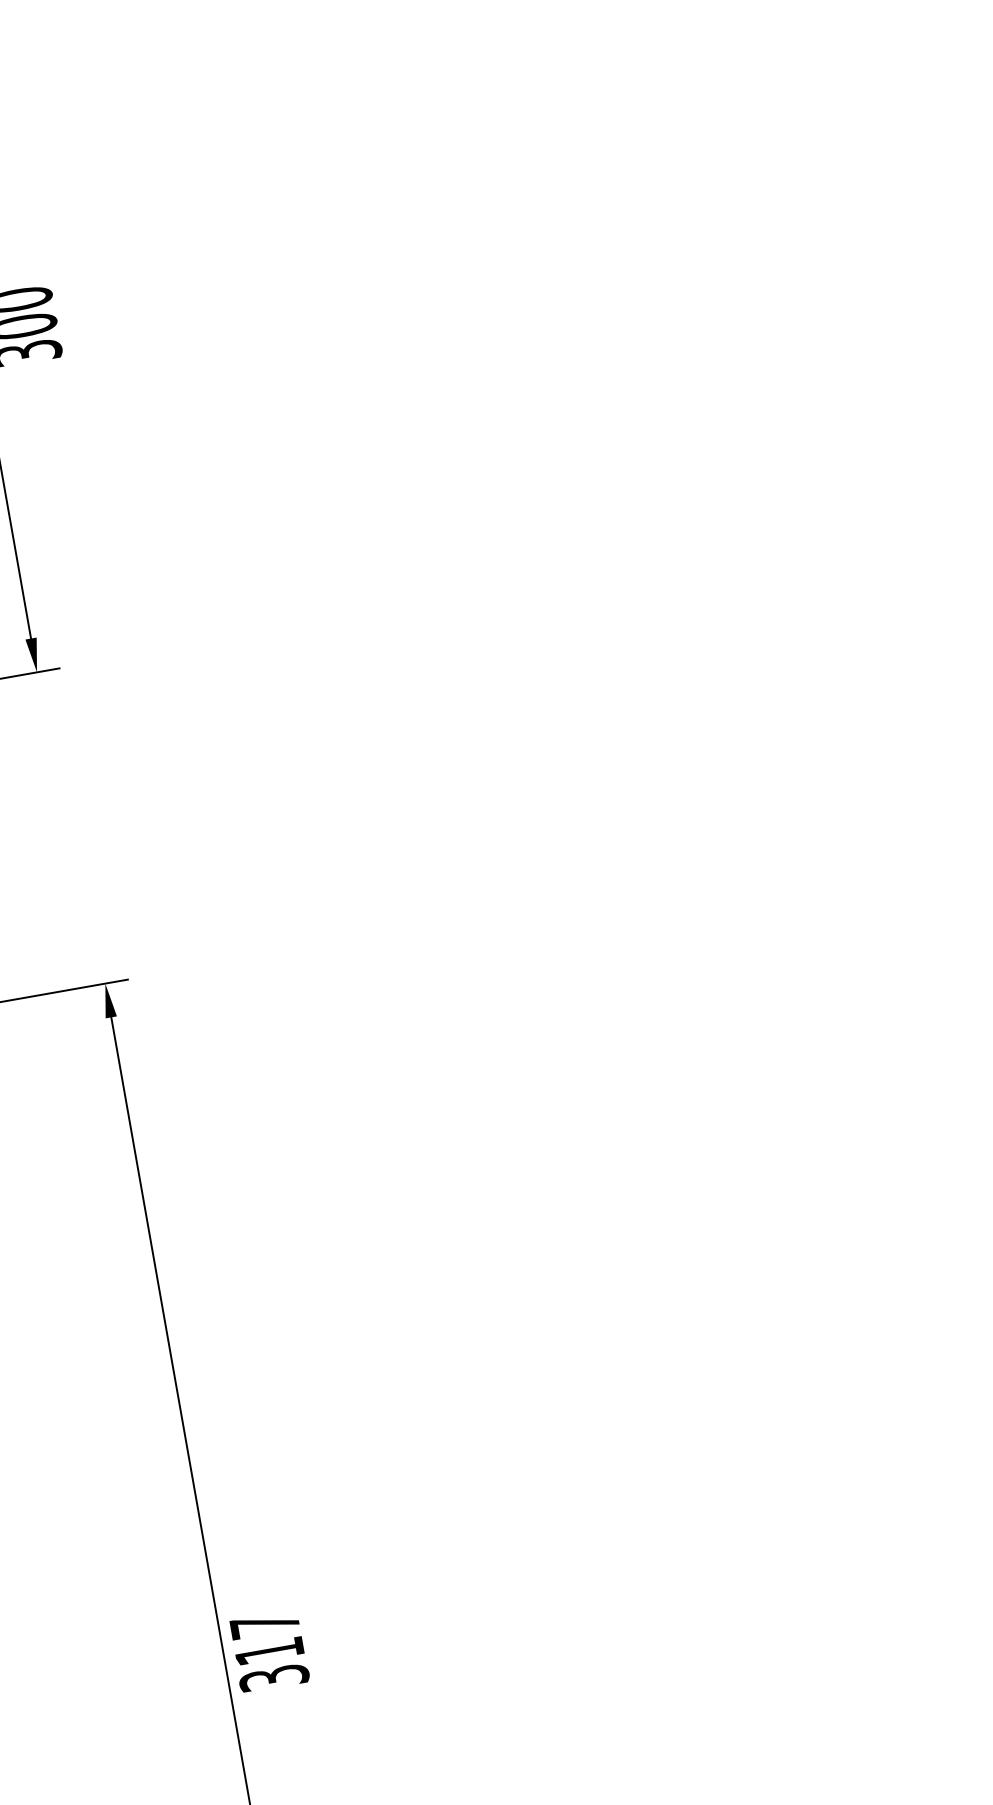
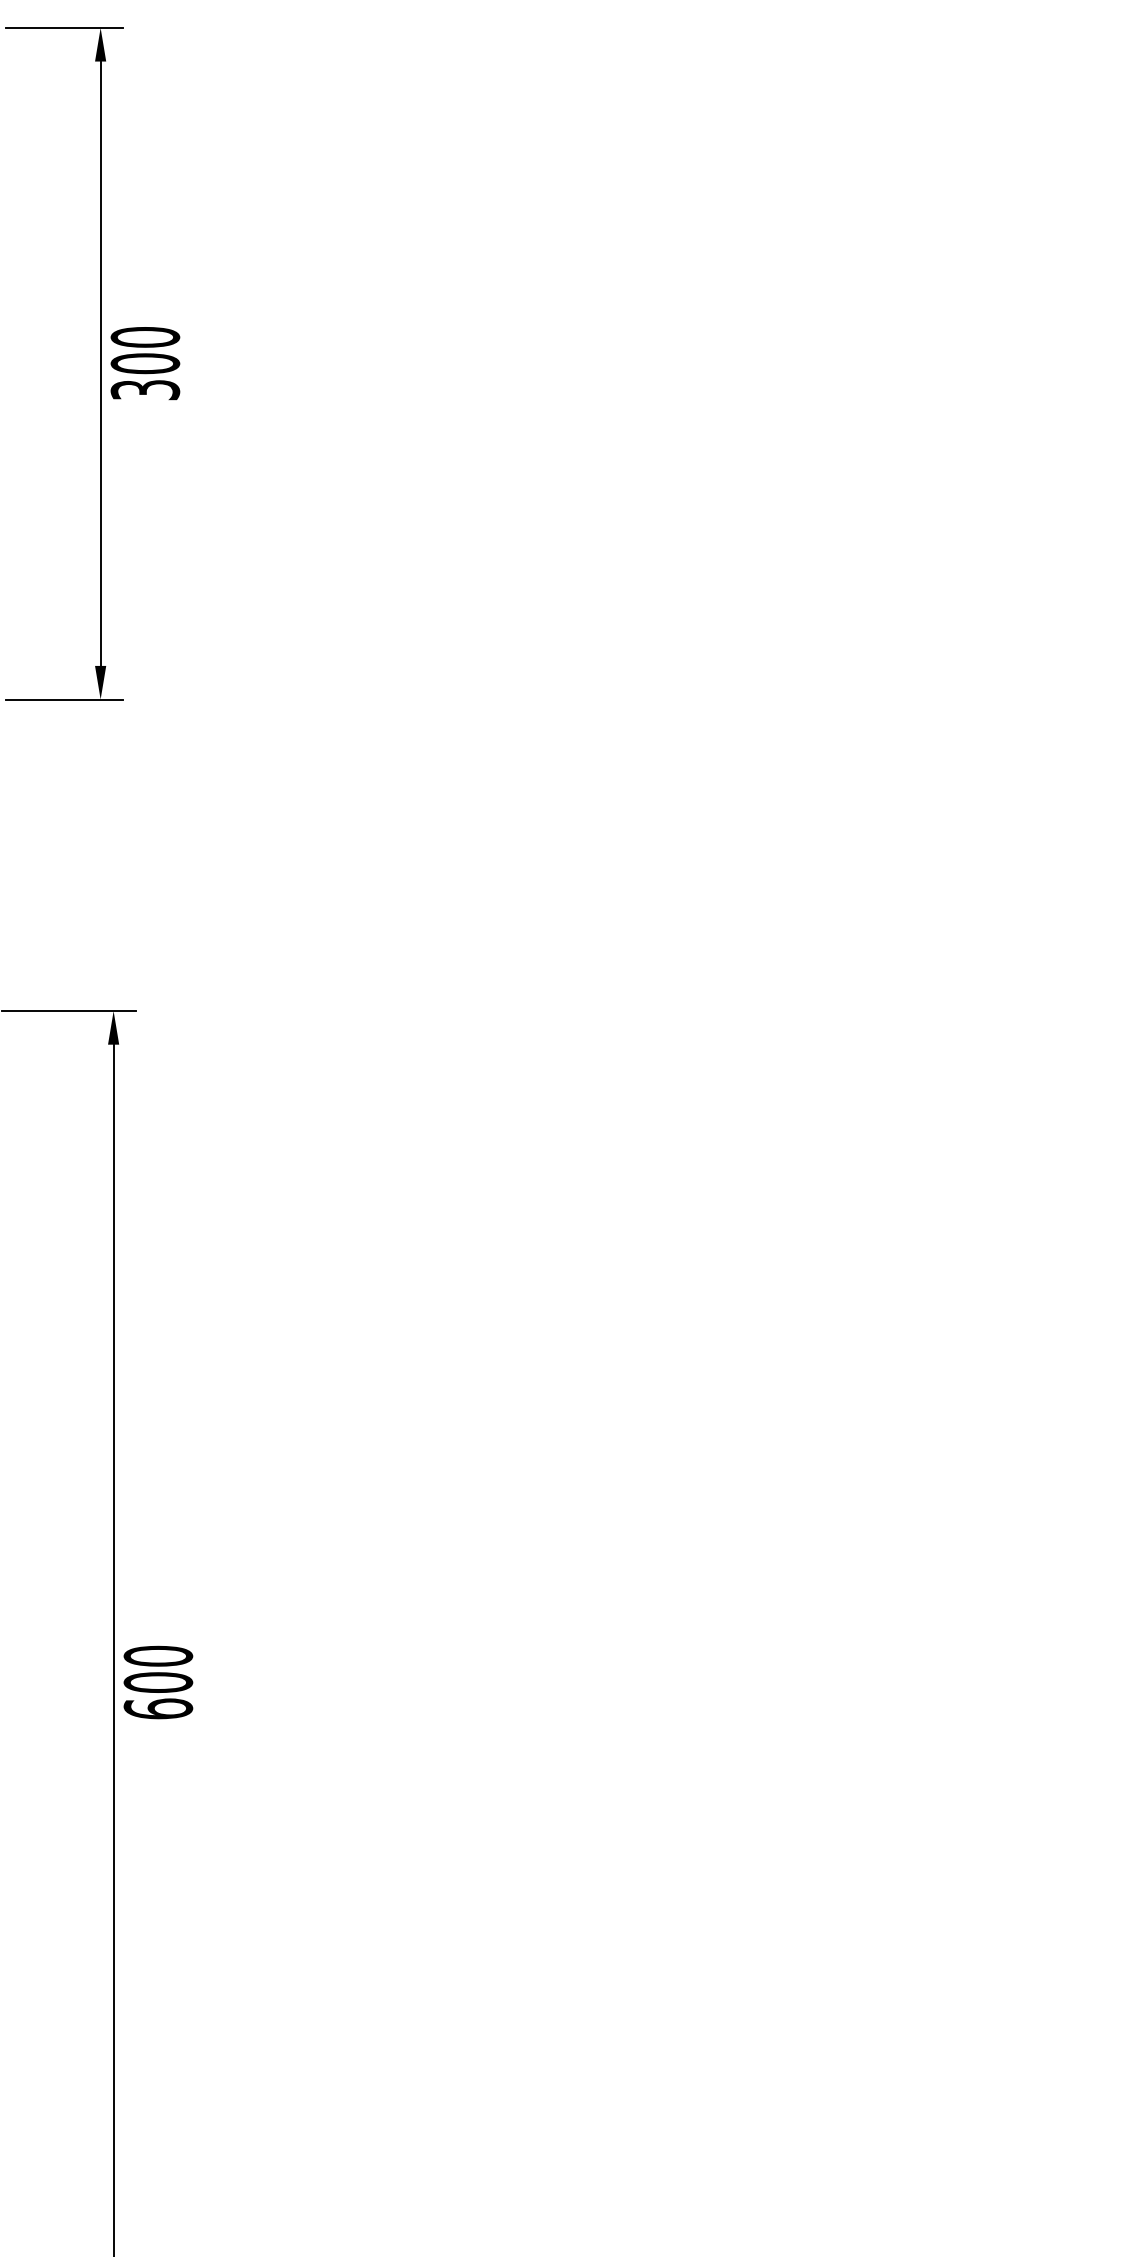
text: (269, 1651) -> (158, 1682), 317 -> 600

